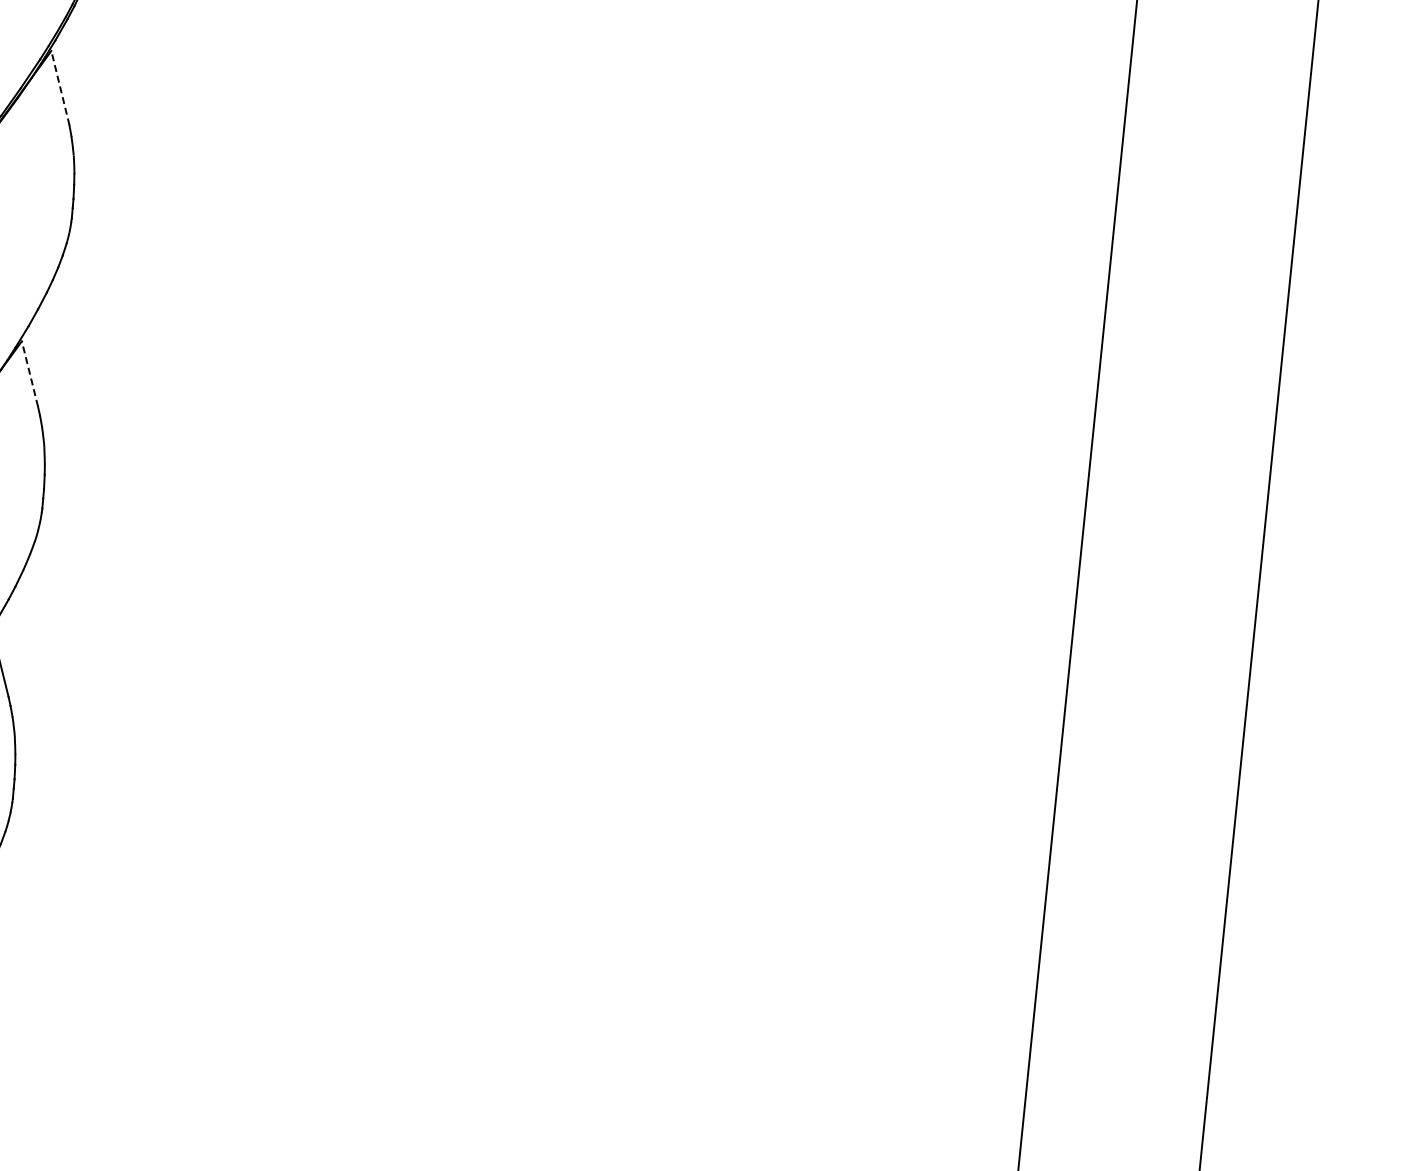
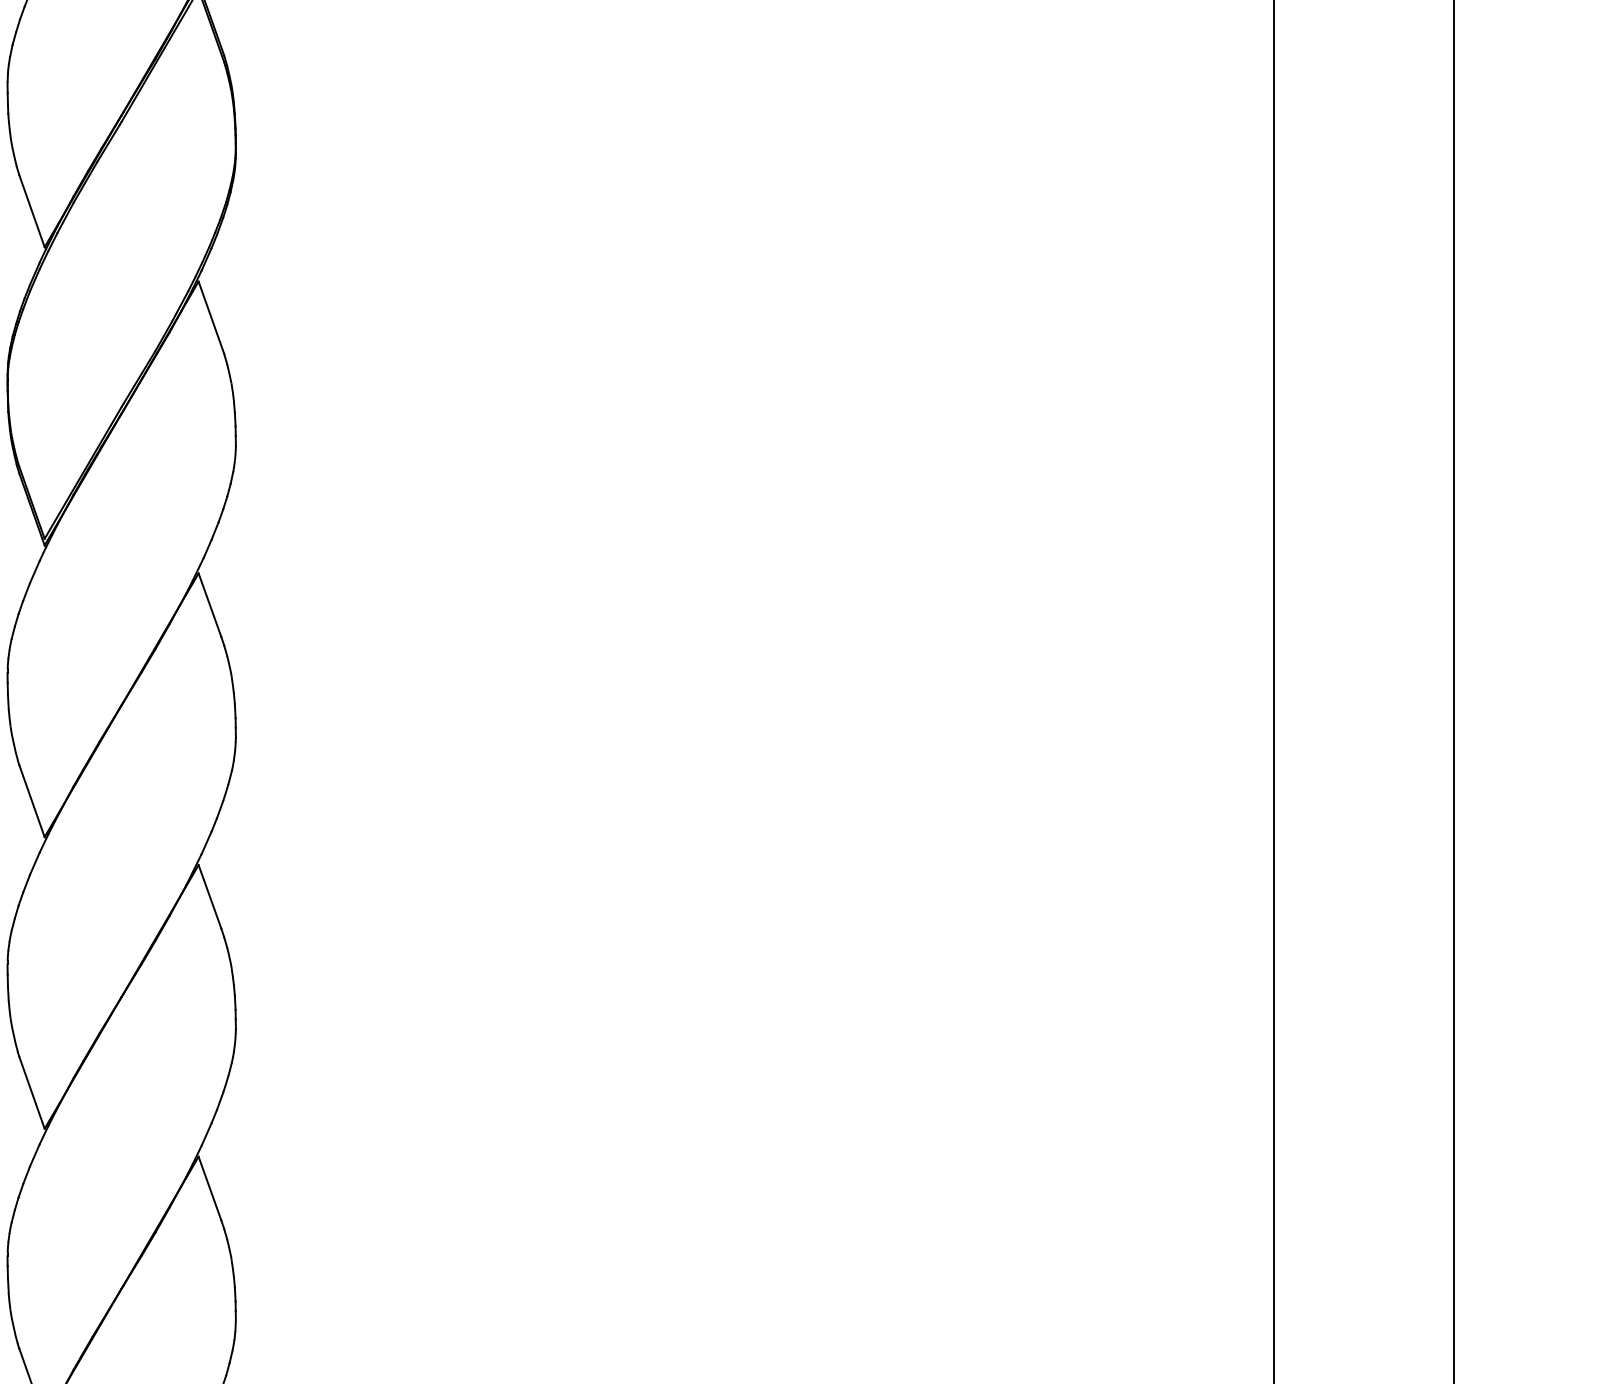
line: (60, 87) -> (211, 317), dashed -> solid
line: (29, 374) -> (209, 605), dashed -> solid

